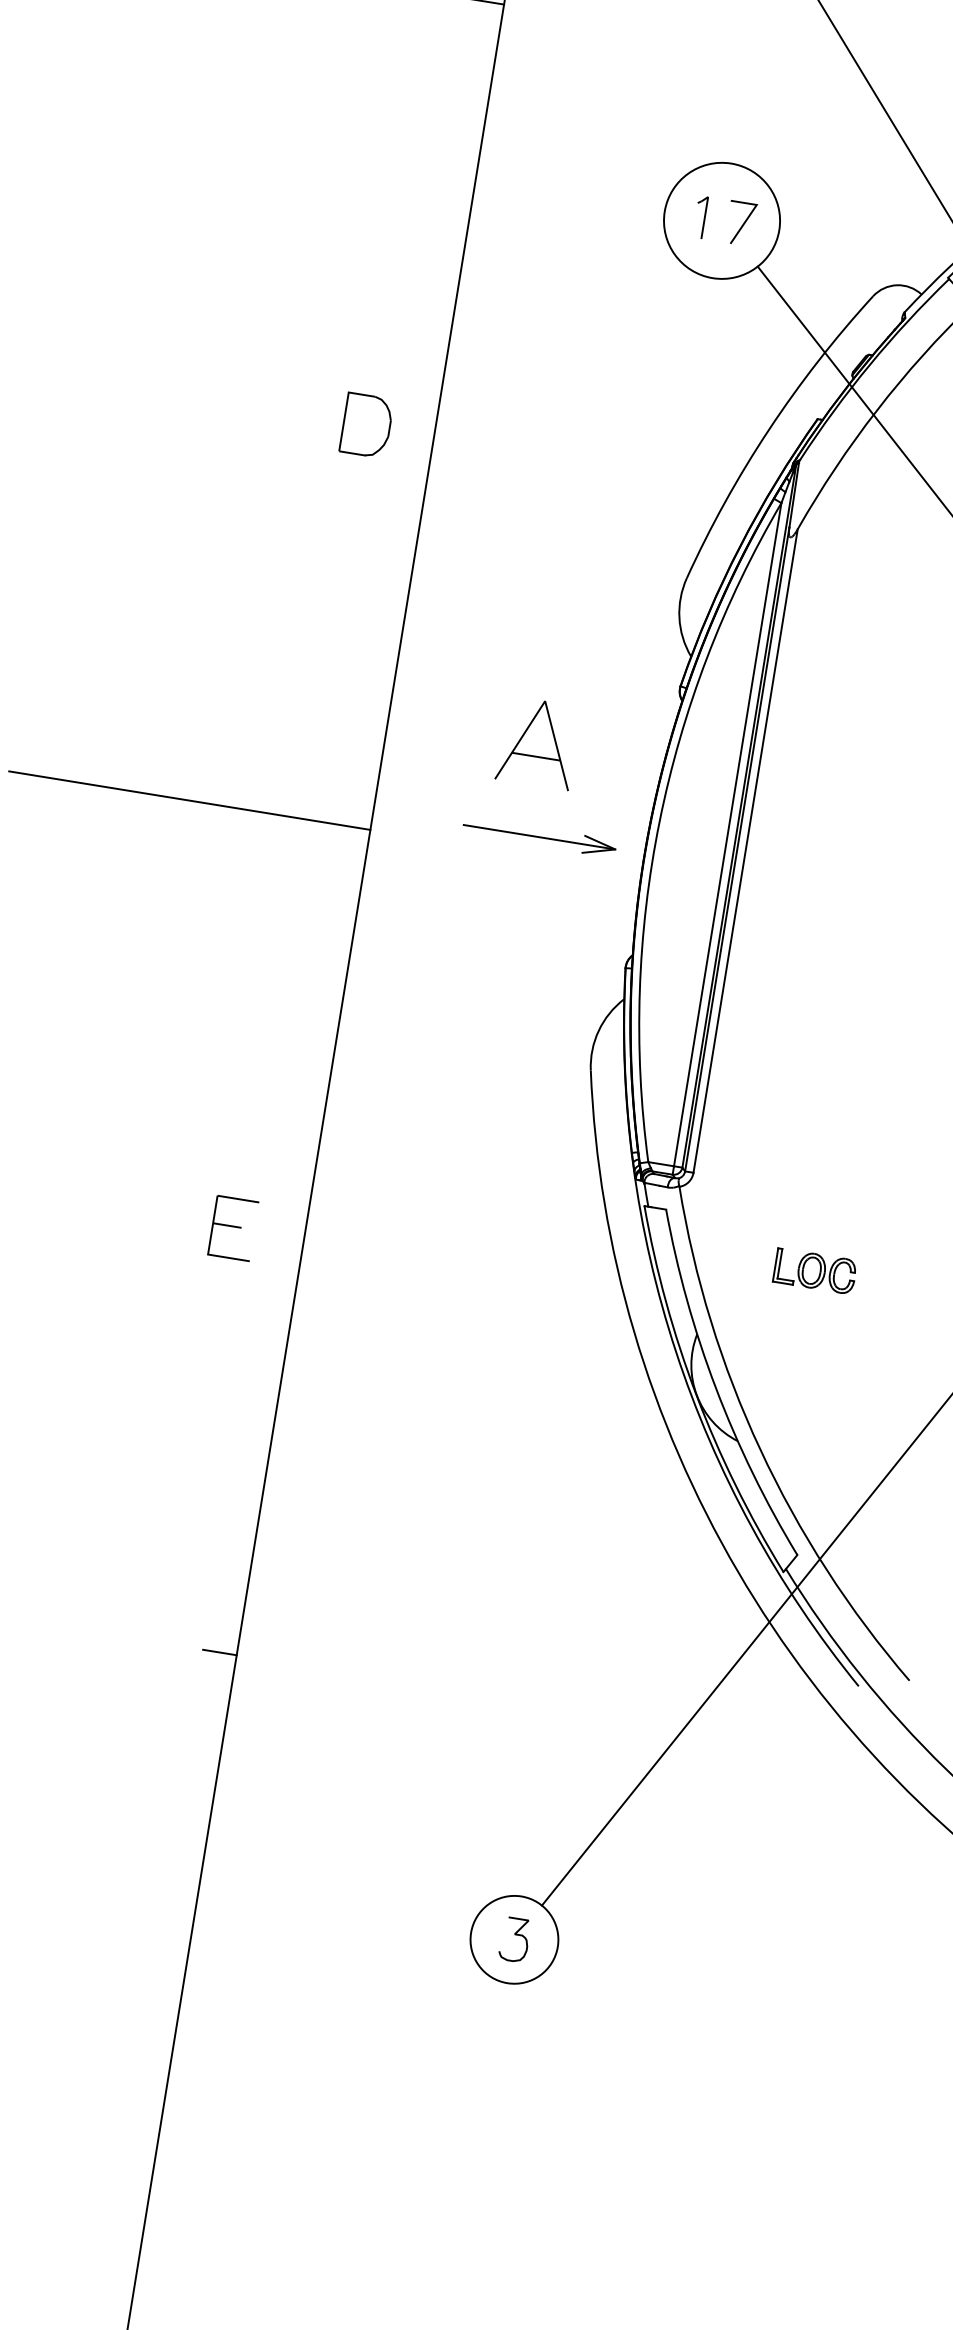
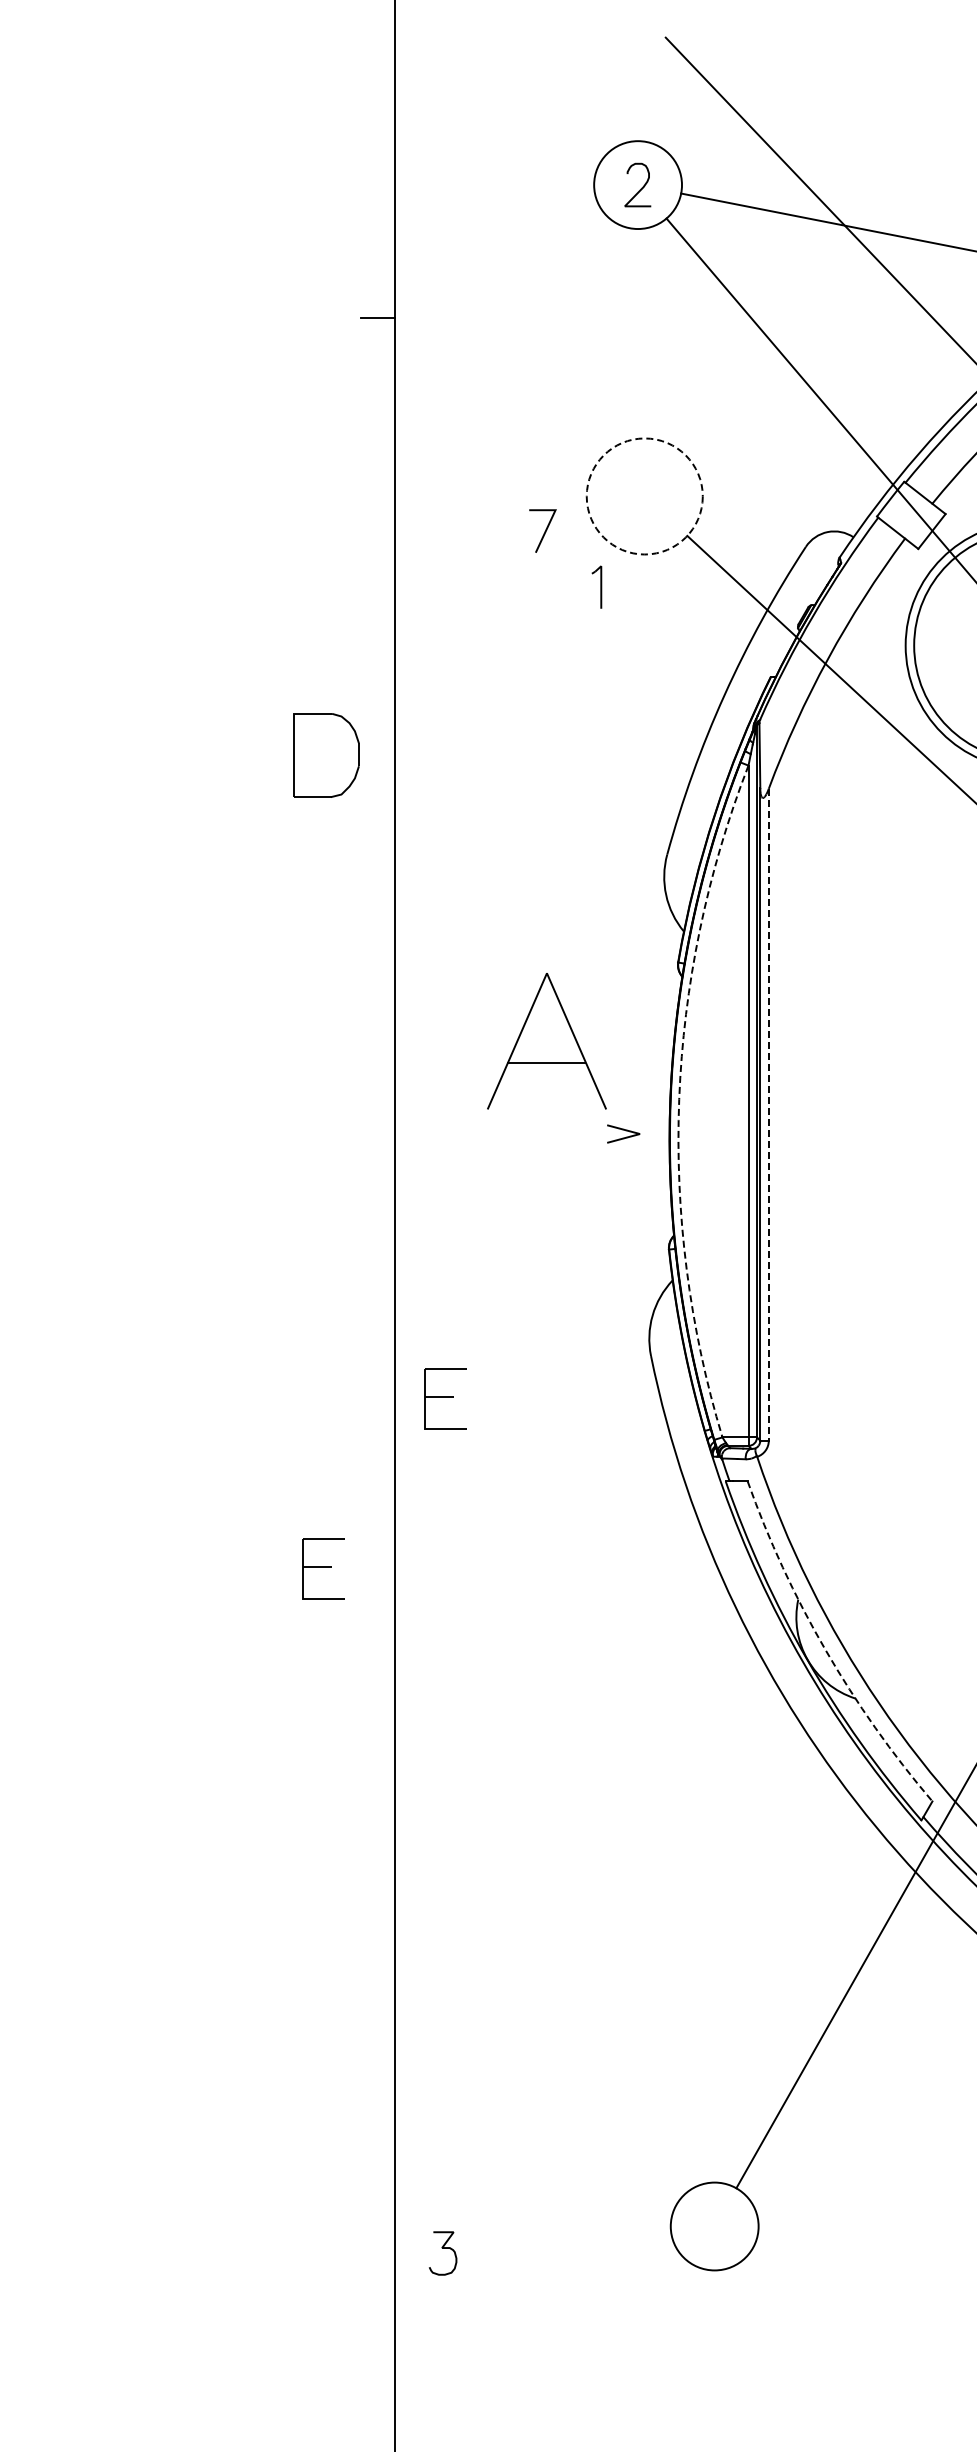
part: (700, 216) -> (596, 586), moved
circle: (721, 220) -> (644, 496), solid -> dashed
line: (742, 224) -> (544, 531), moved
part: (366, 424) -> (326, 754), size x1.4
part: (537, 743) -> (546, 1041), size x1.6
line: (190, 800) -> (212, 1153), removed
arc: (659, 821) -> (679, 1099), solid -> dashed
line: (539, 837) -> (563, 1134), removed
line: (745, 850) -> (768, 1114), solid -> dashed
part: (381, 1079) -> (445, 1398), added
part: (815, 1271) -> (904, 1518), removed
arc: (716, 1387) -> (825, 1649), solid -> dashed
line: (220, 1653) -> (378, 1990), removed
curve: (516, 1935) -> (443, 2248), moved

